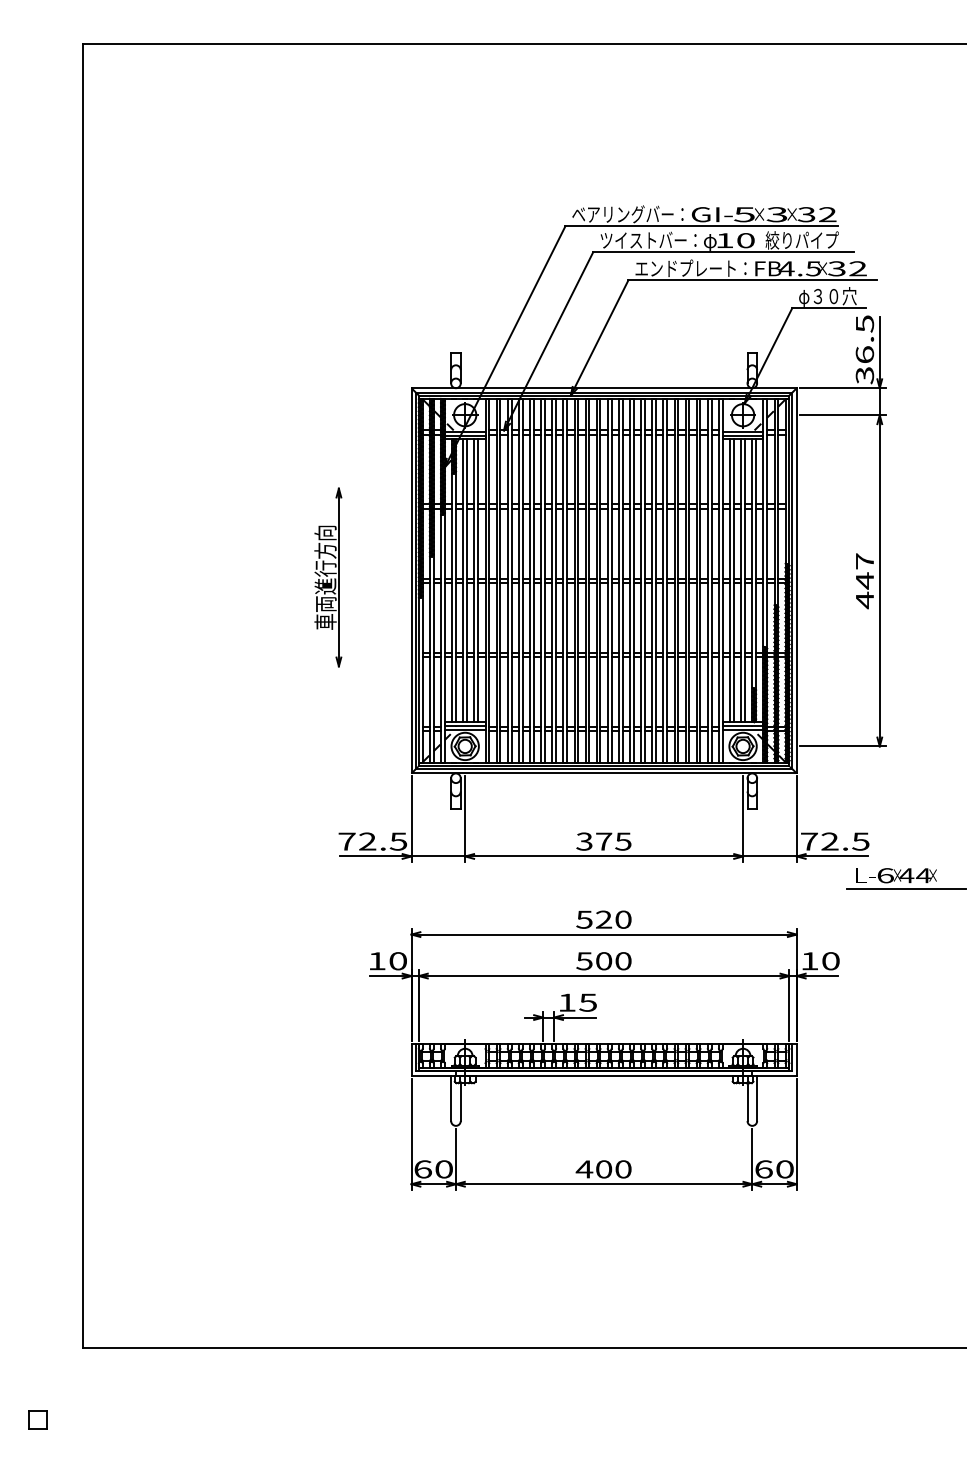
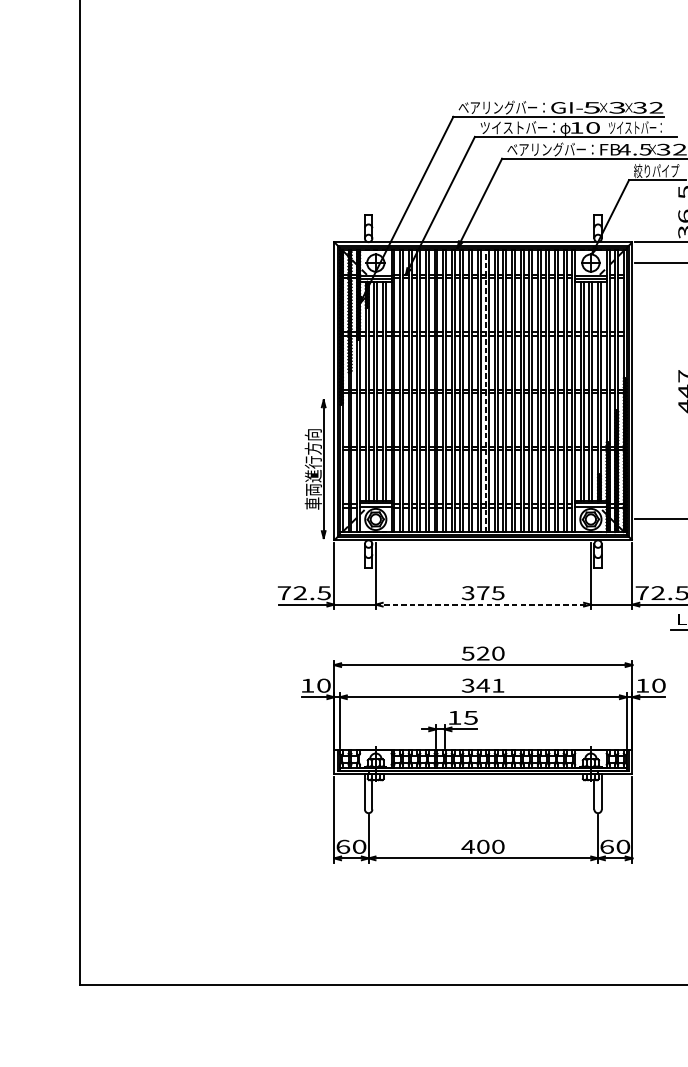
text: (801, 240) -> (636, 127), 絞りパイプ -> ツイストバー：
text: (685, 268) -> (546, 149), エンドプレート： -> ベアリングバー：
text: (827, 296) -> (656, 171), φ３０穴 -> 絞りパイプ
part: (328, 577) -> (315, 469), moved
line: (607, 580) -> (485, 391), solid -> dashed
line: (604, 856) -> (483, 604), solid -> dashed
text: (603, 961) -> (482, 685), 500 -> 341
part: (37, 1419) -> (44, 1040), removed

